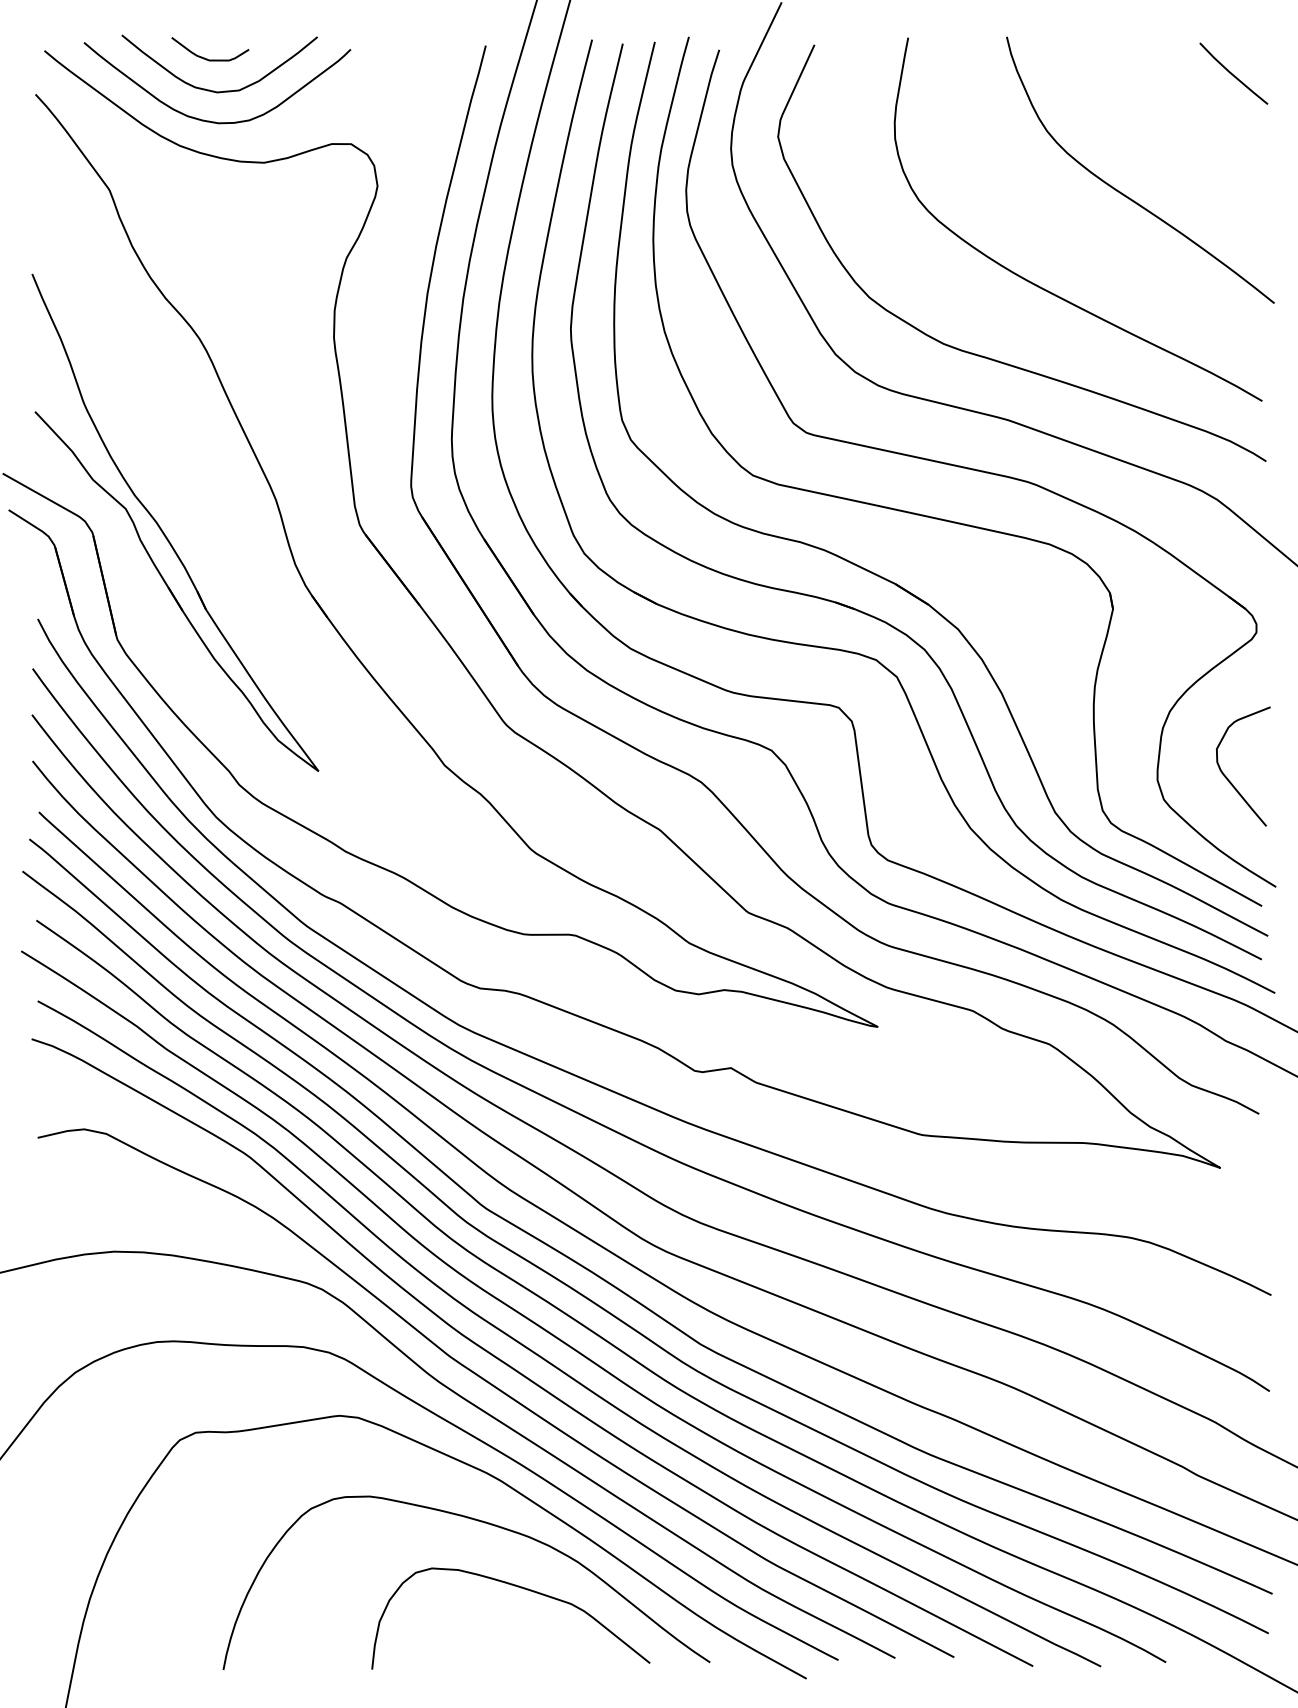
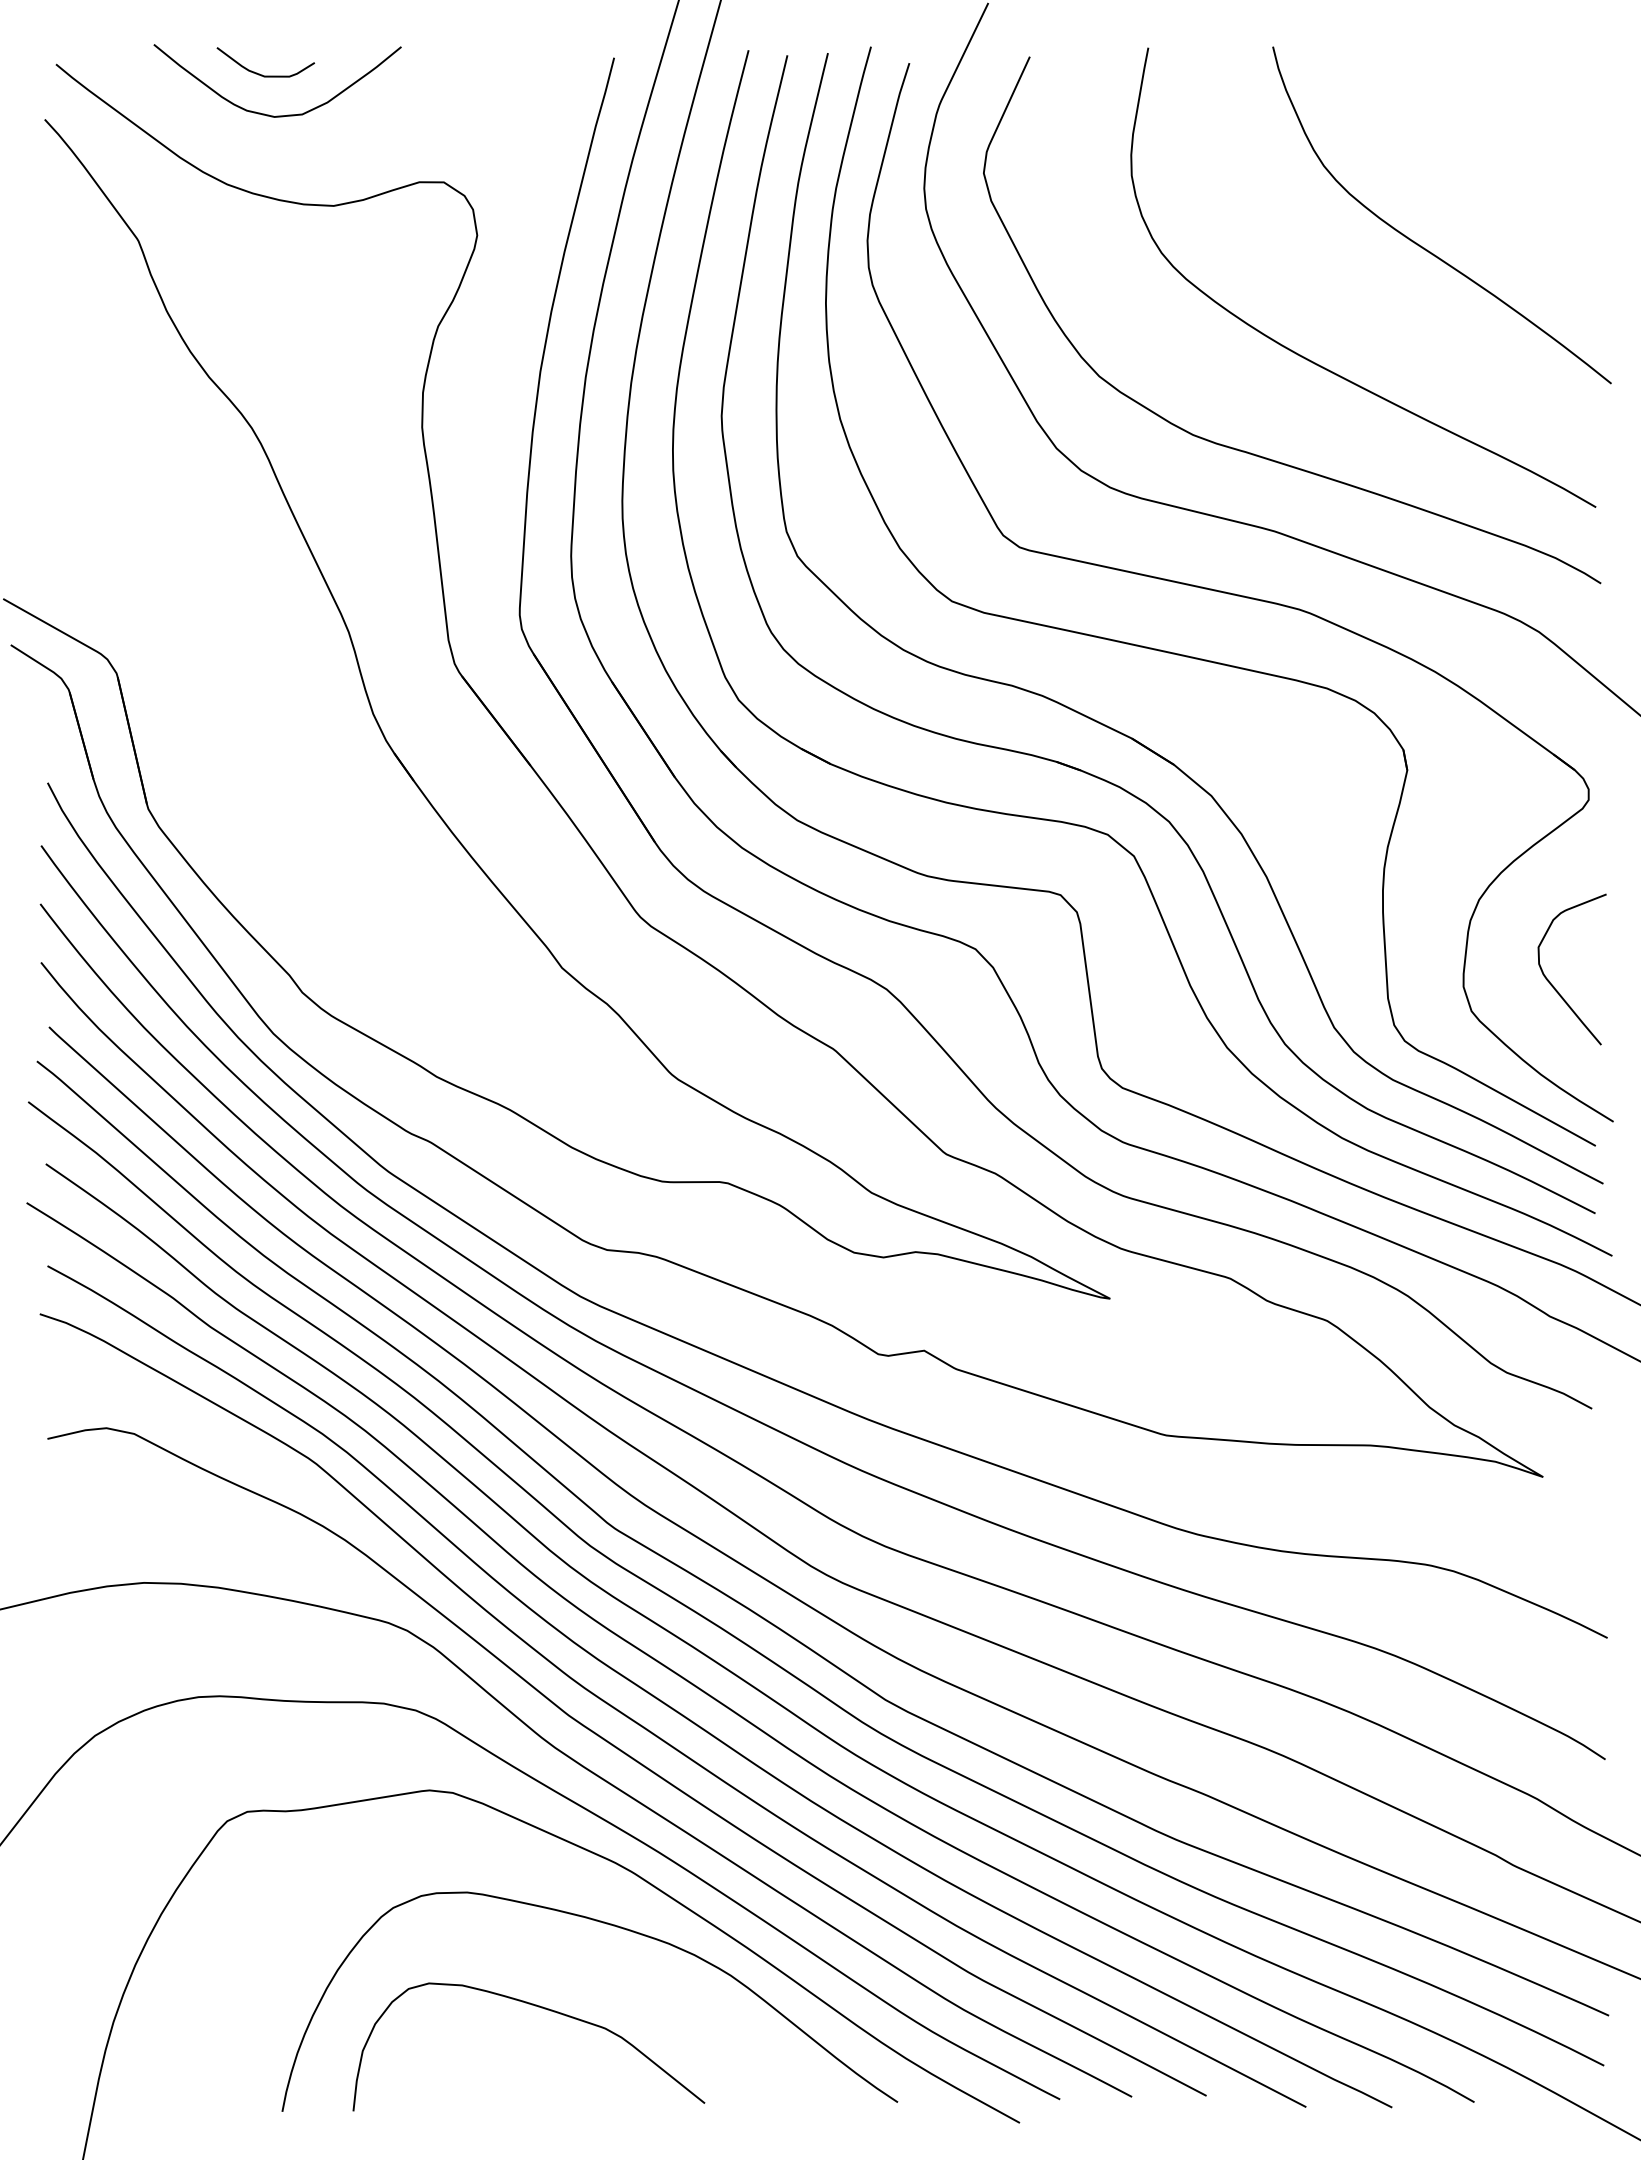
line: (1232, 73) -> (1558, 93), removed
curve: (208, 120) -> (263, 152), removed
part: (162, 530) -> (205, 670), removed
curve: (520, 1588) -> (541, 2008), moved

